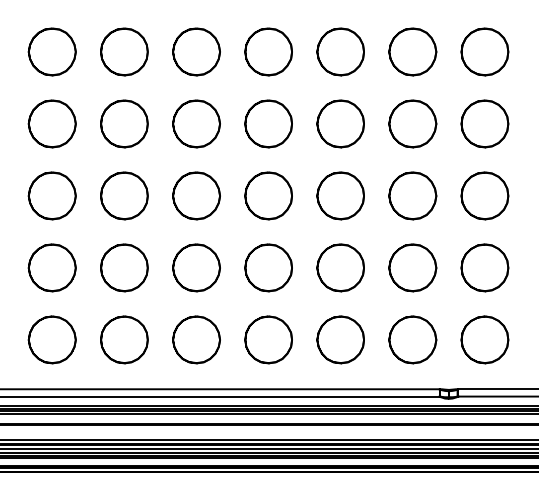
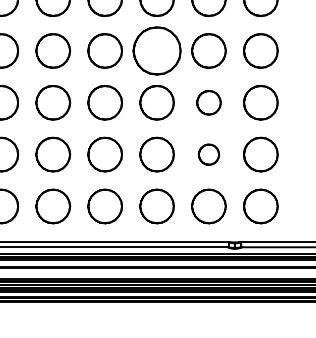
part: (340, 123) -> (156, 50), size x1.4
part: (412, 195) -> (208, 102), size x0.7
part: (412, 267) -> (208, 154), size x0.6

